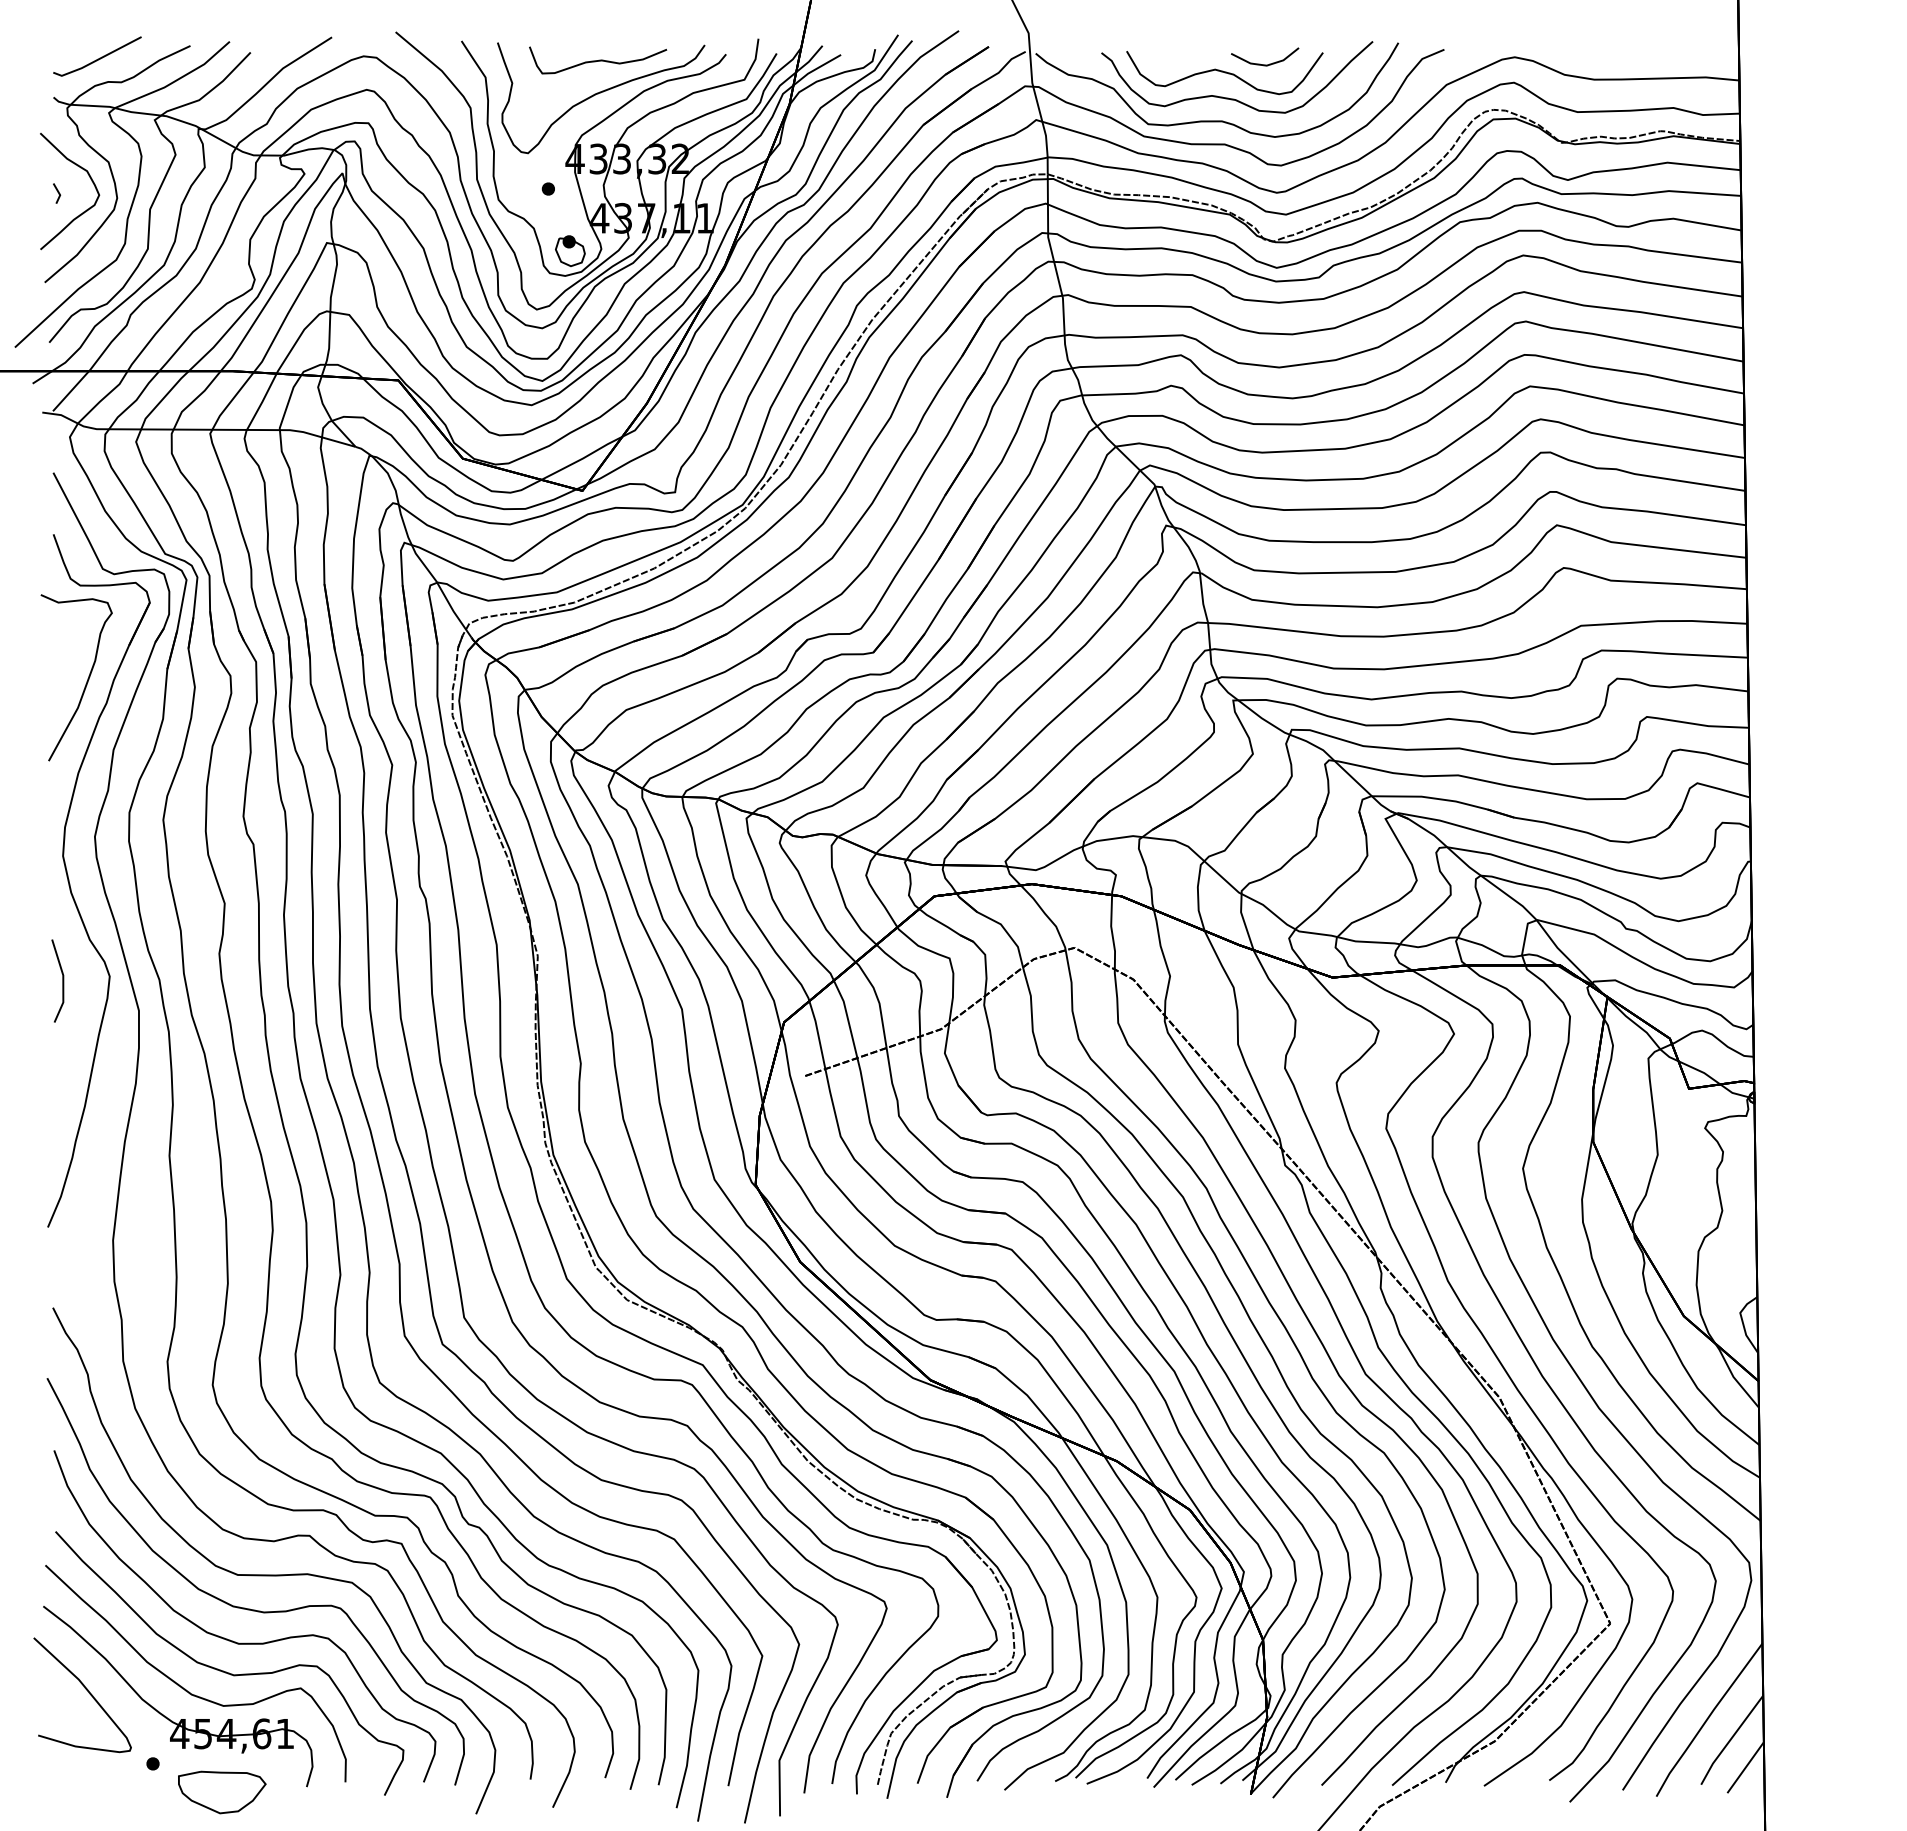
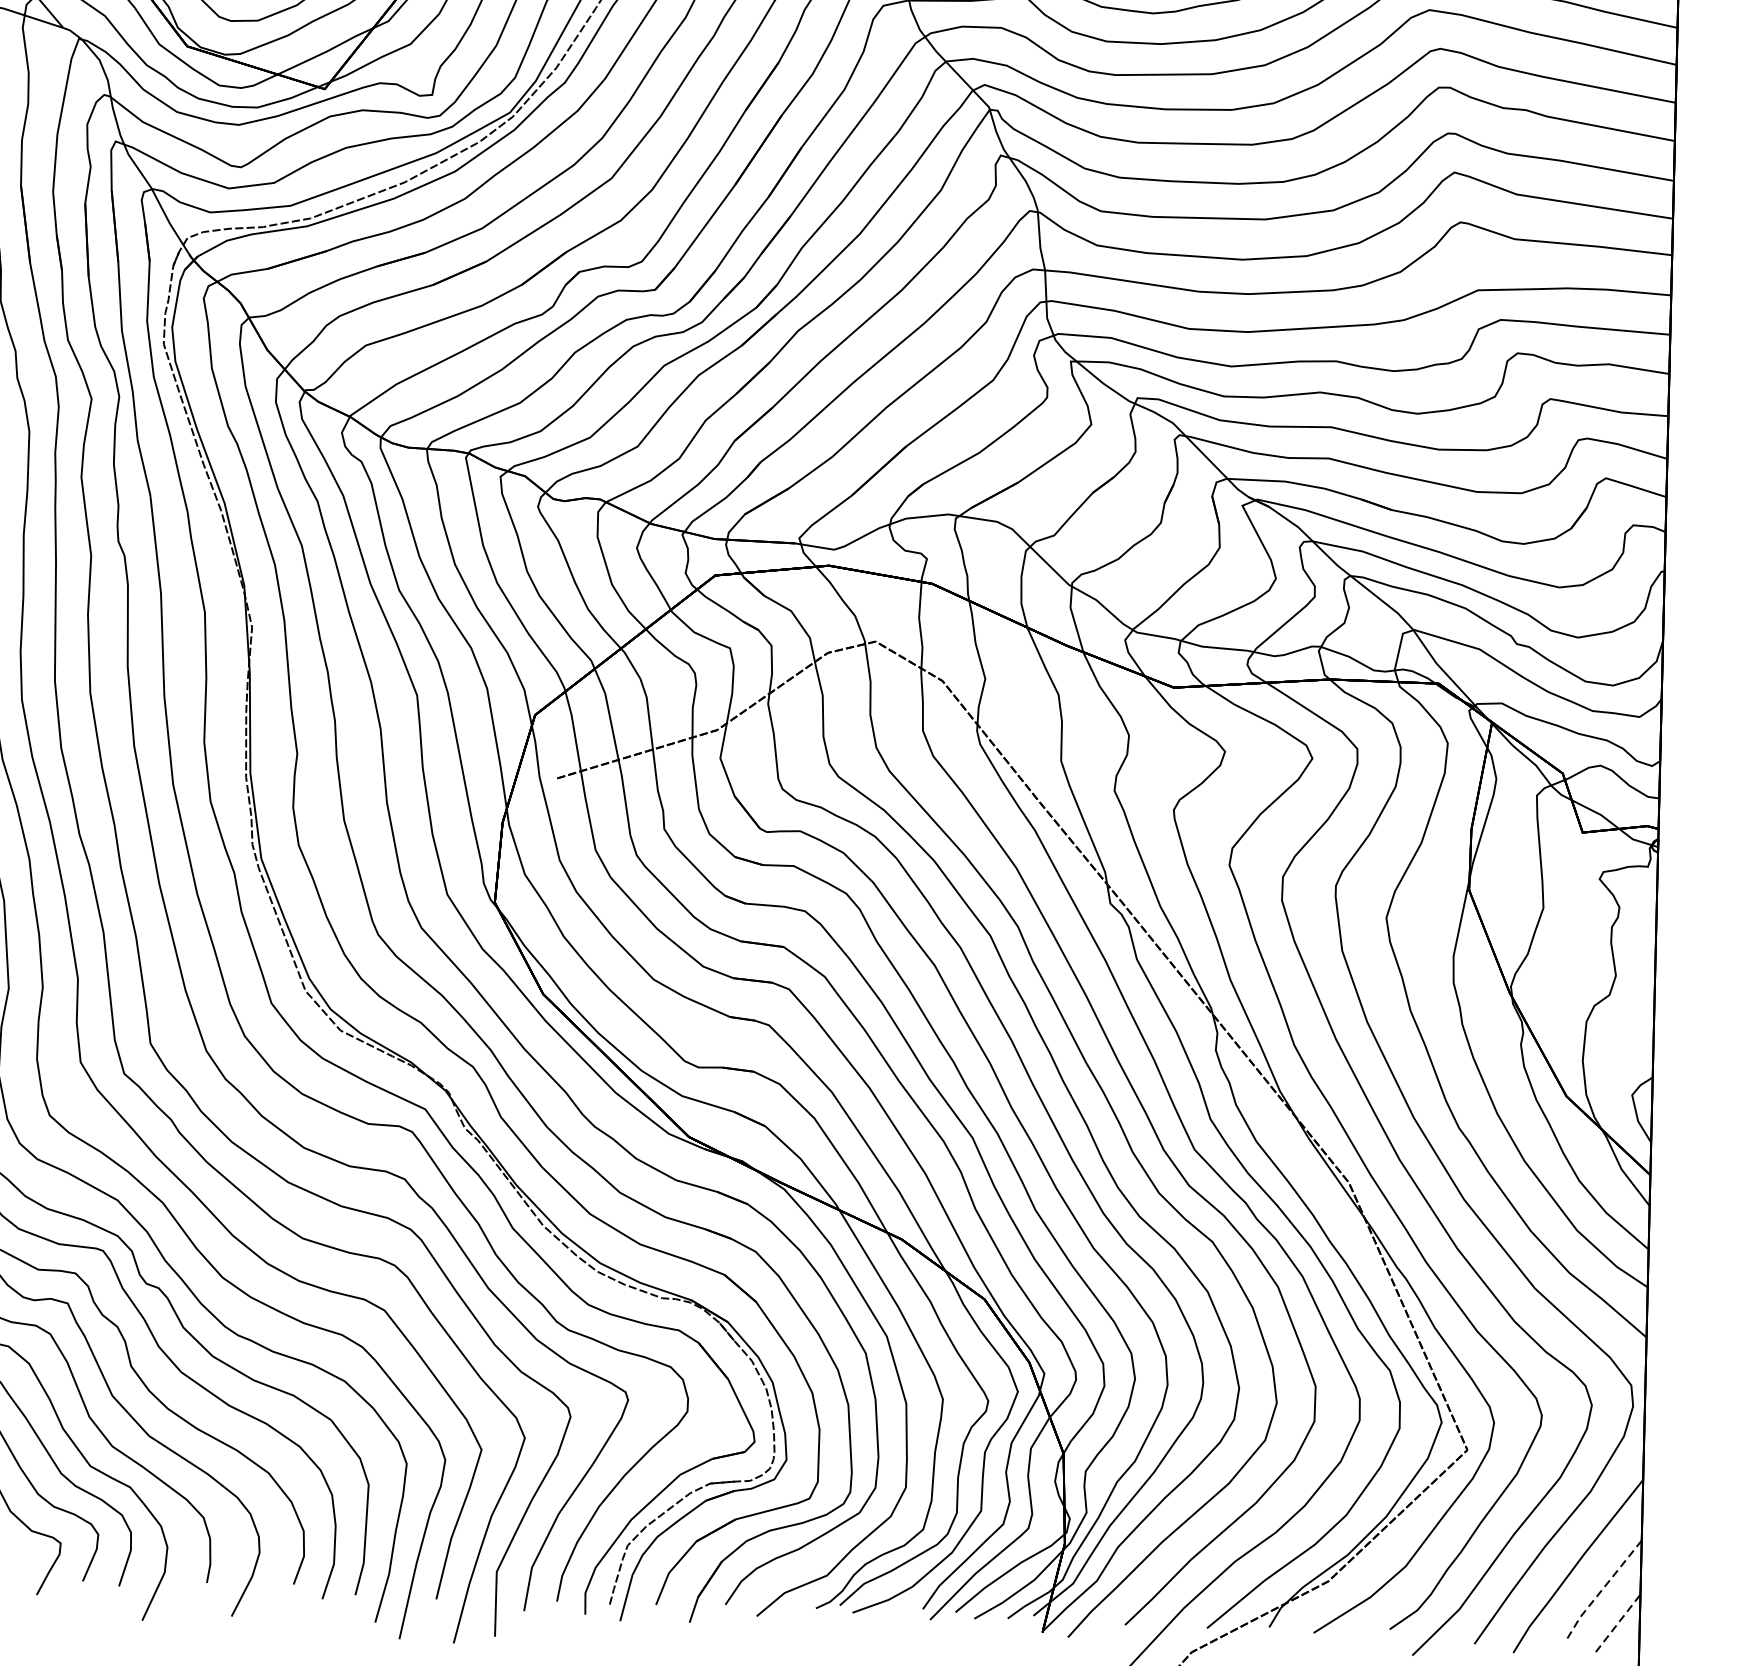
line: (1730, 1740) -> (1601, 1591), solid -> dashed
line: (1745, 1767) -> (1618, 1623), solid -> dashed

